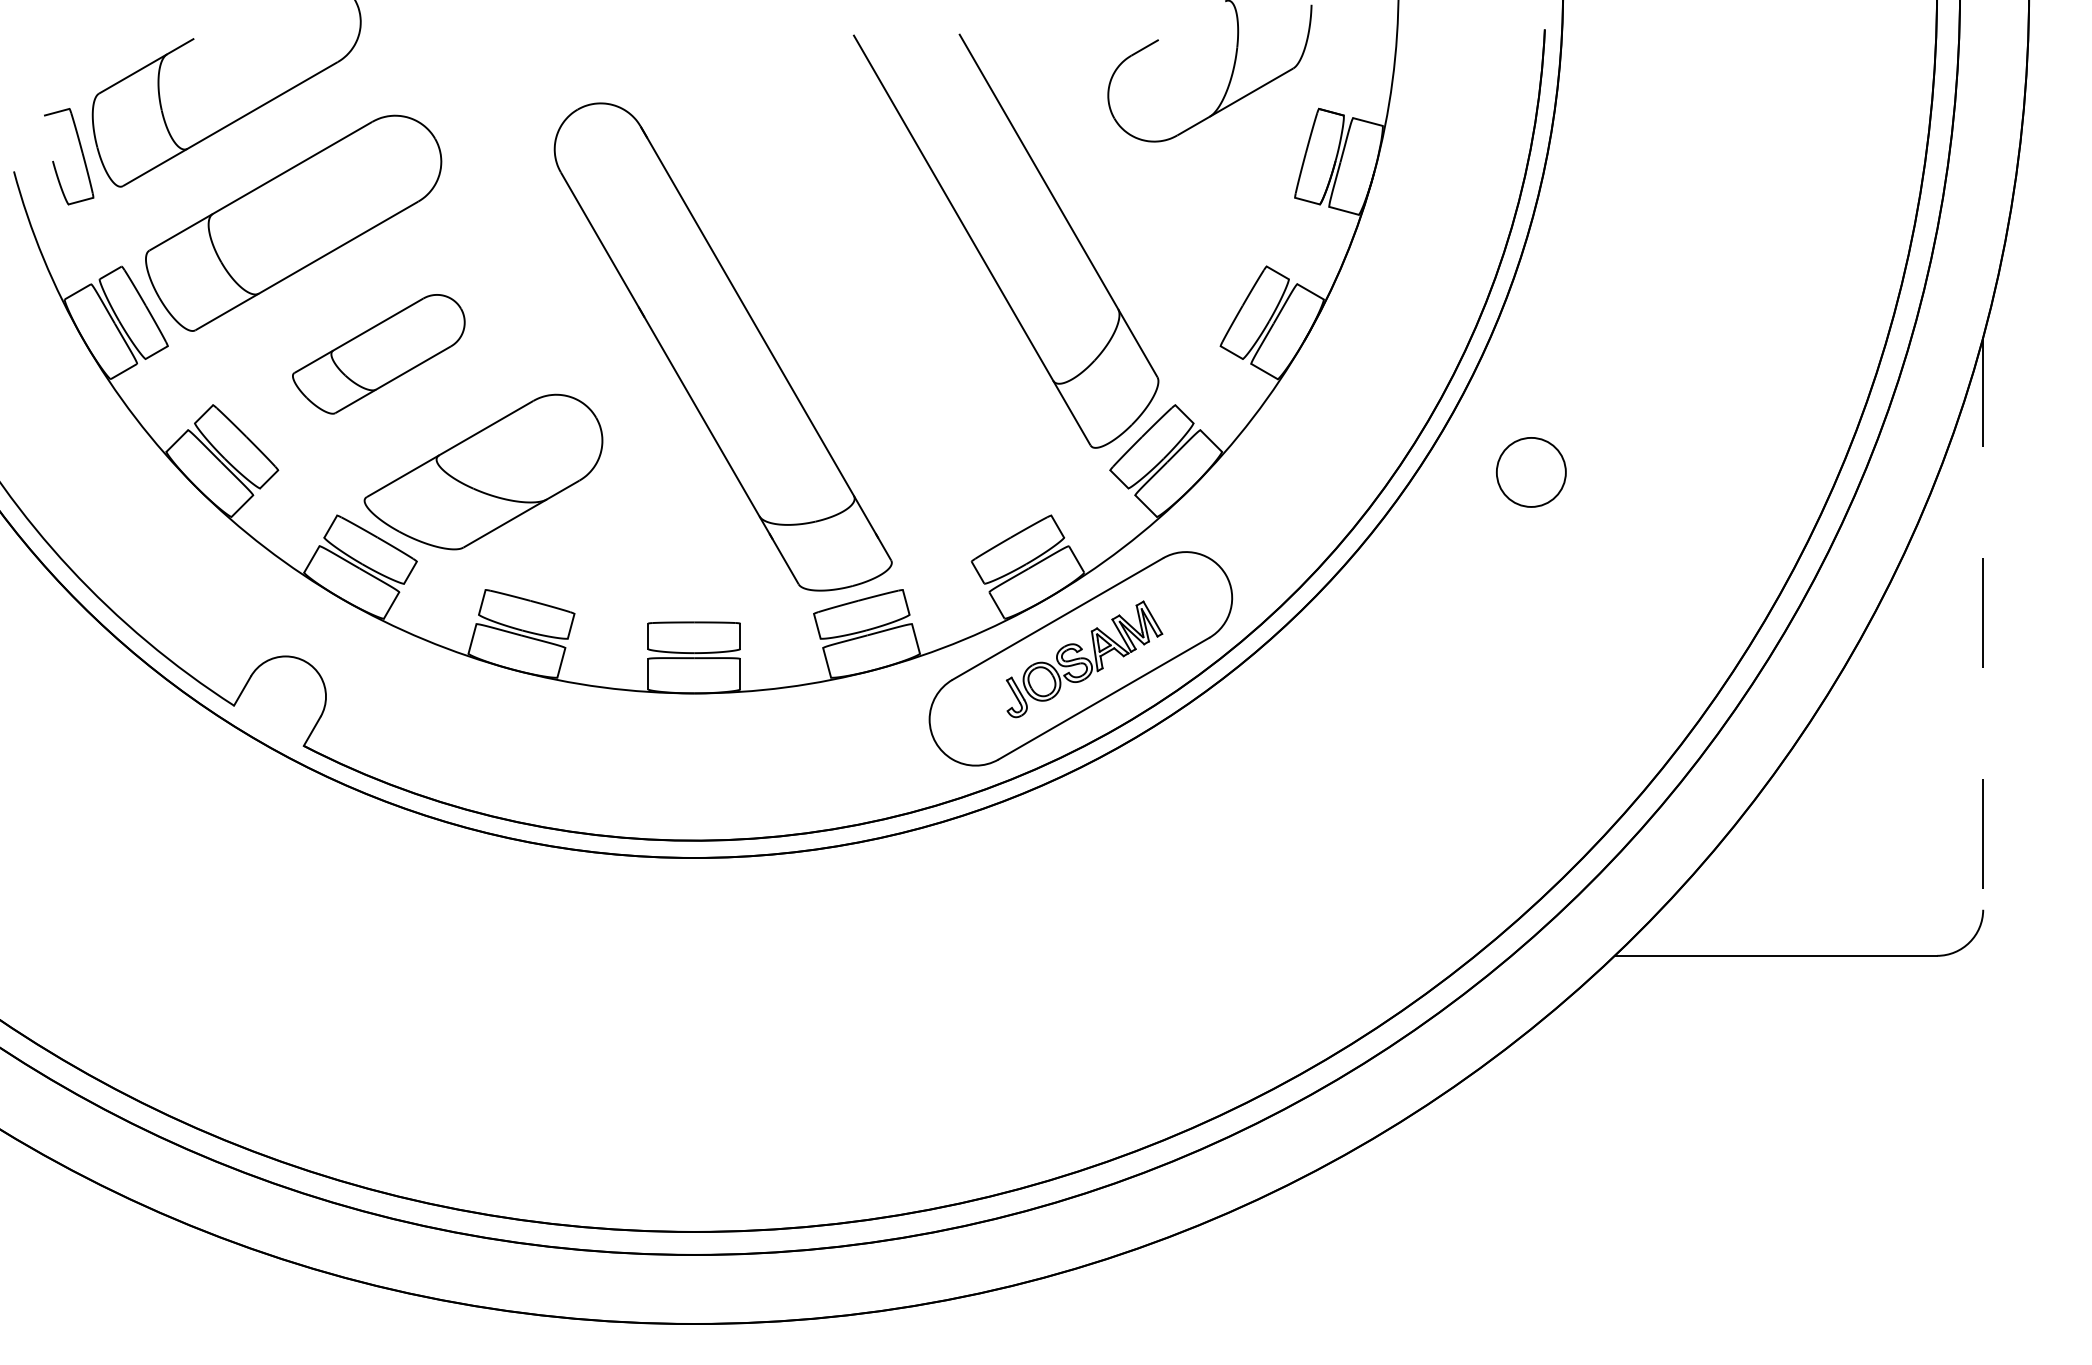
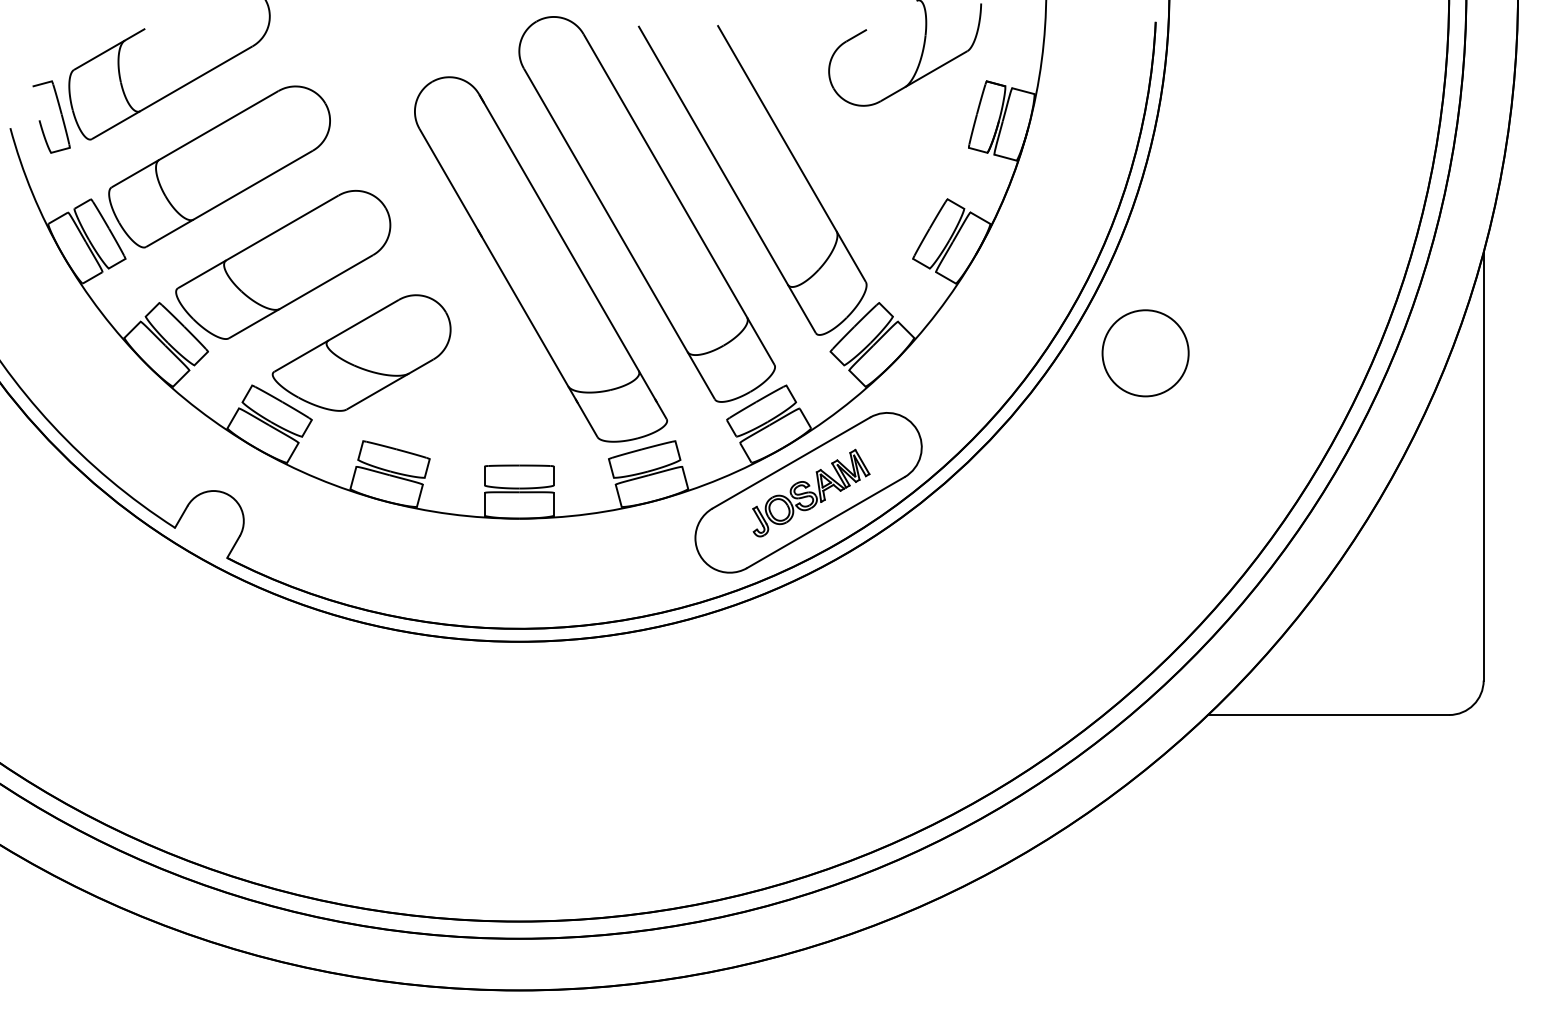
part: (864, 280) -> (646, 209), added
part: (379, 353) -> (283, 264), size x1.67
circle: (1531, 472) -> (1145, 353), size x1.67
line: (1982, 623) -> (1483, 466), dashed -> solid

